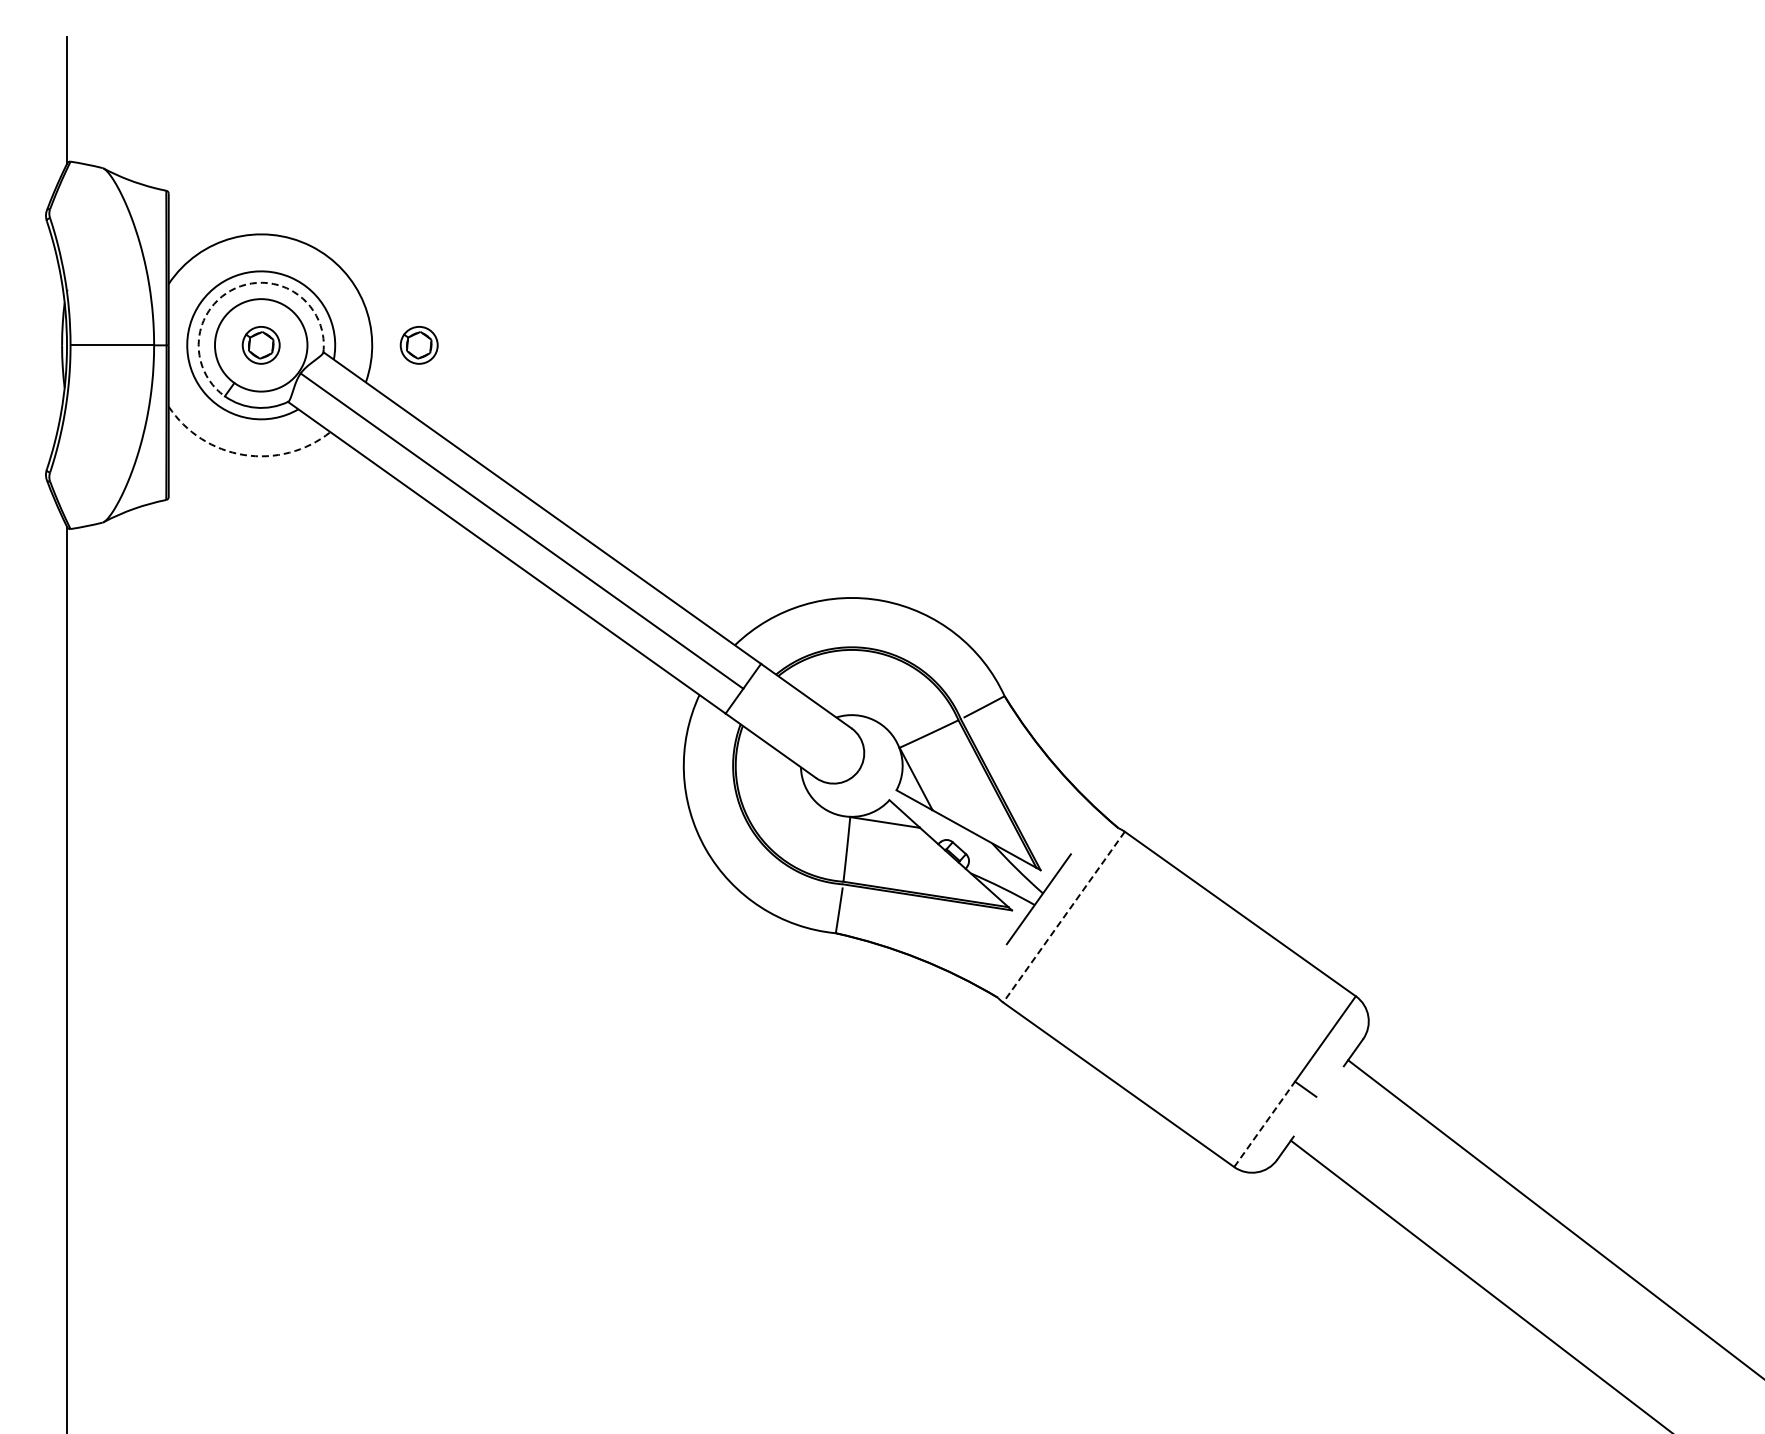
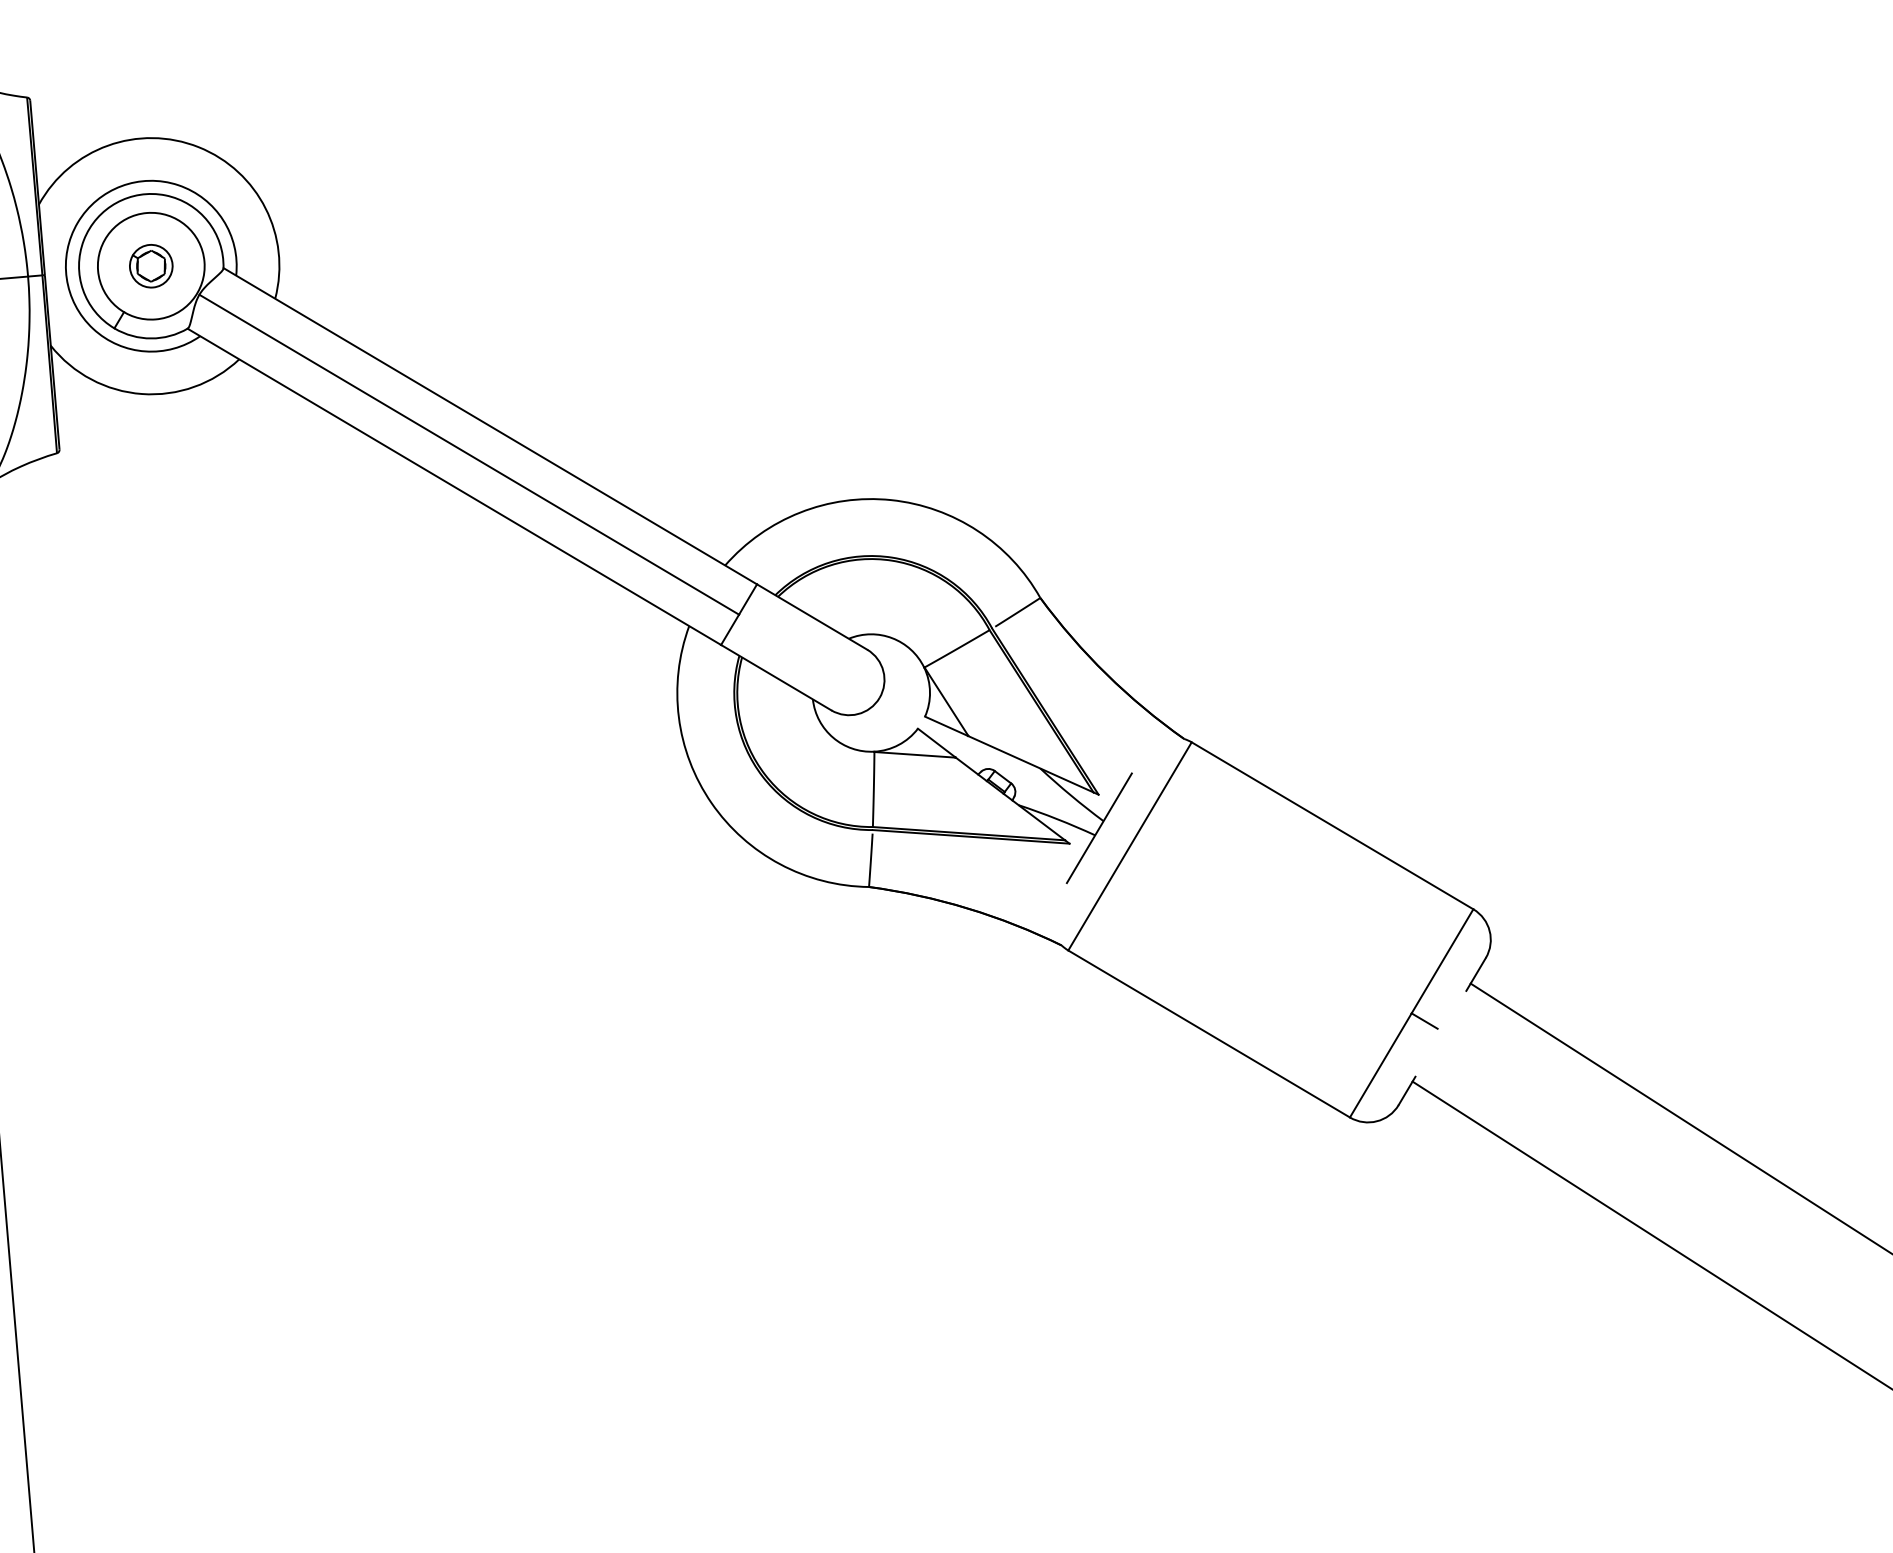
arc: (235, 288) -> (116, 203), dashed -> solid
part: (418, 345) -> (332, 251), removed
arc: (244, 455) -> (142, 394), dashed -> solid
line: (1064, 917) -> (1130, 846), dashed -> solid
line: (1264, 1123) -> (1380, 1064), dashed -> solid

